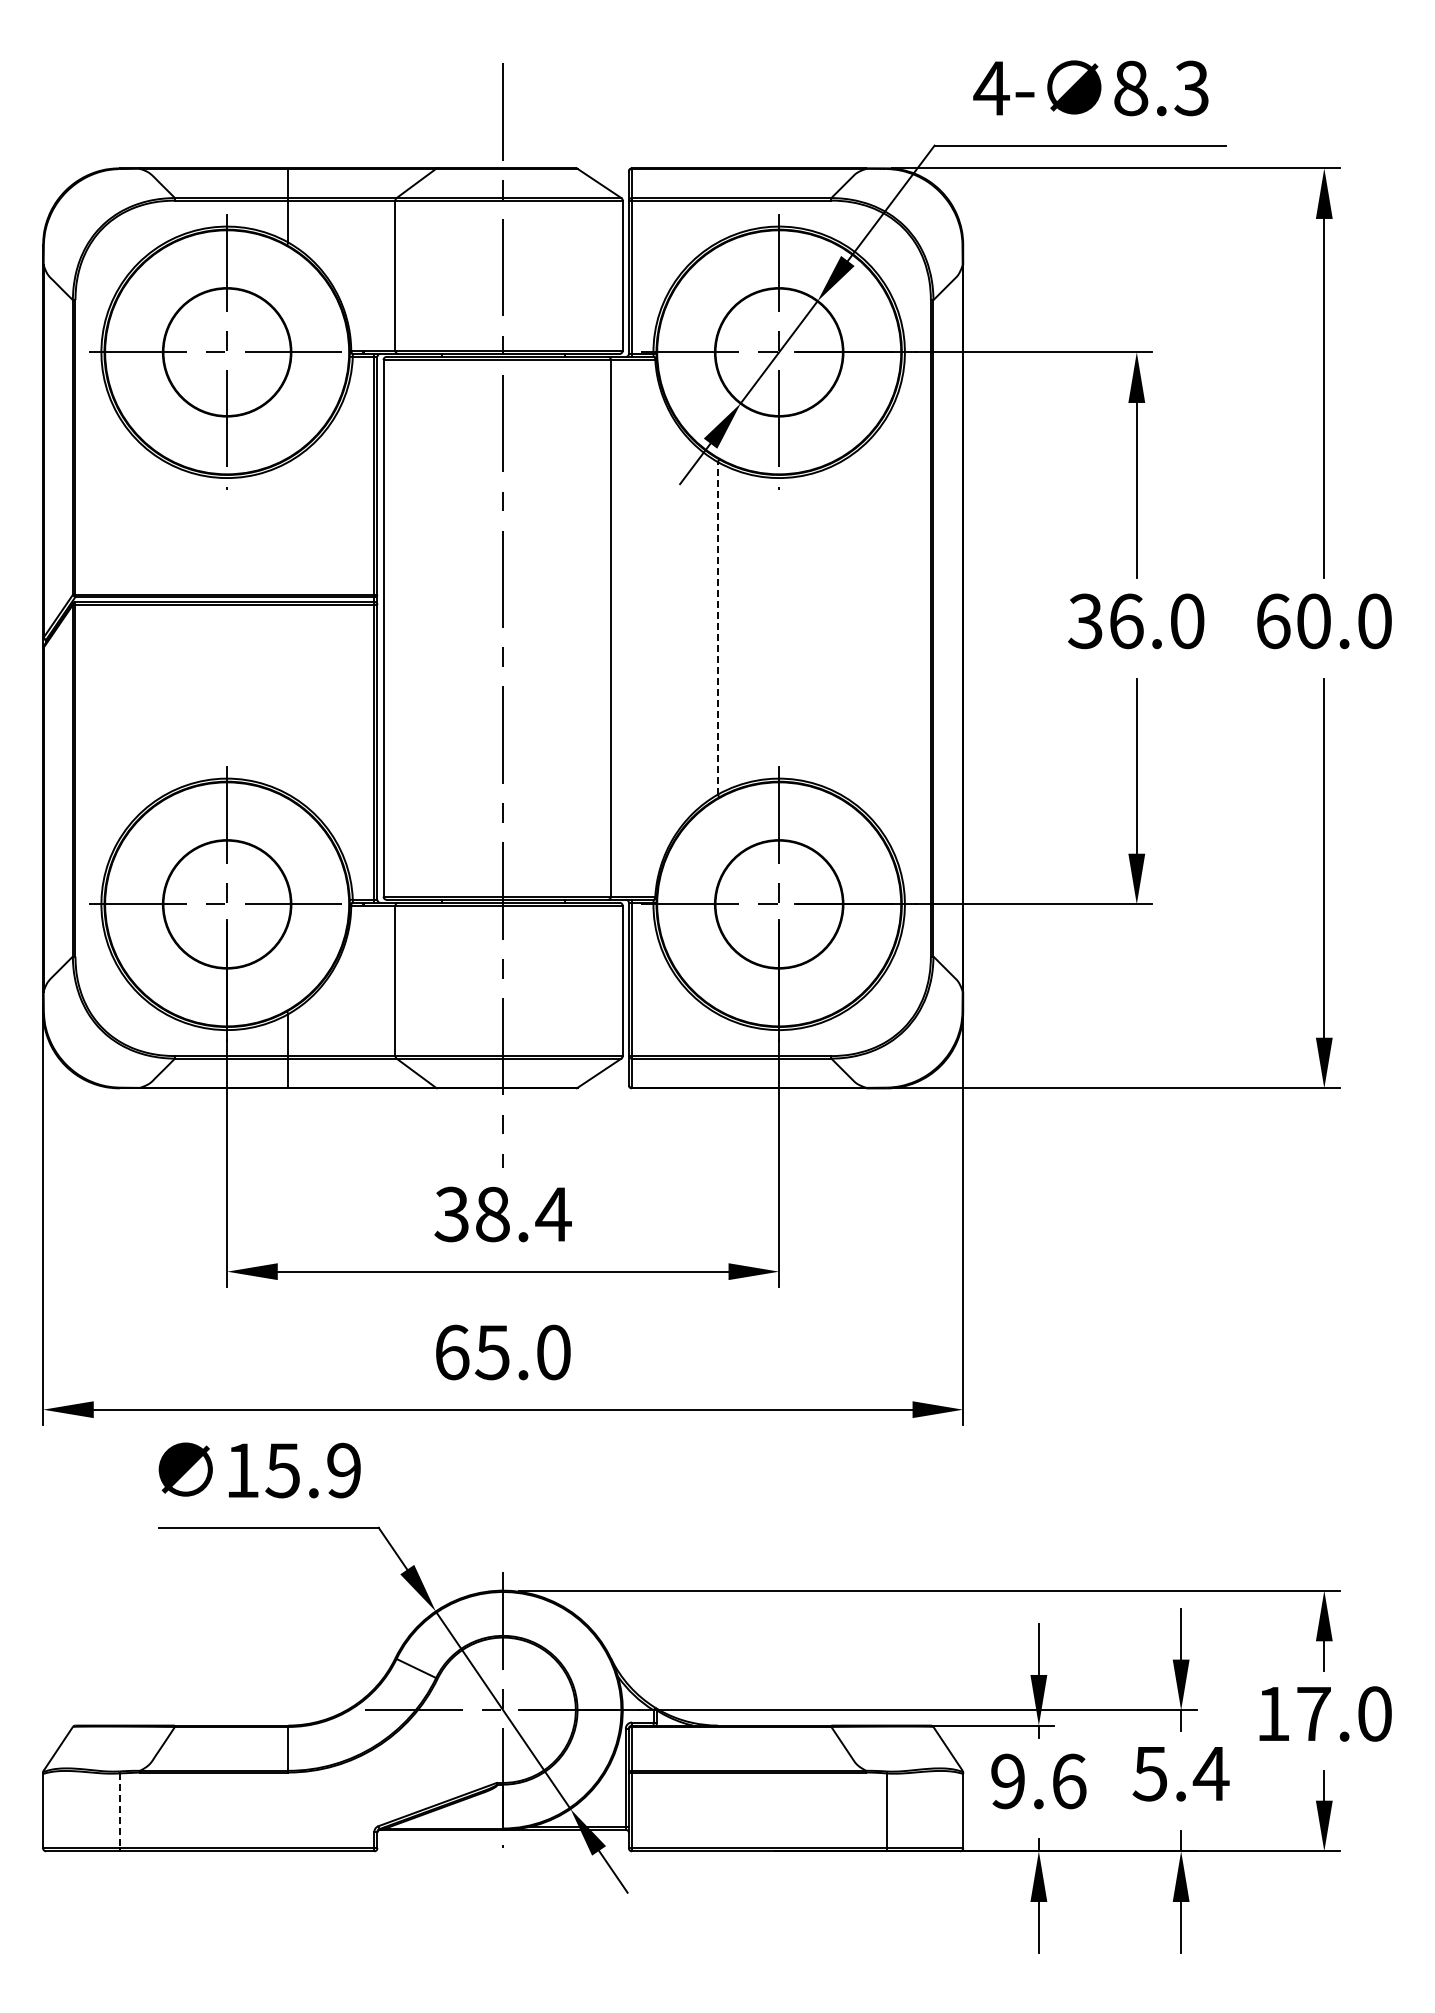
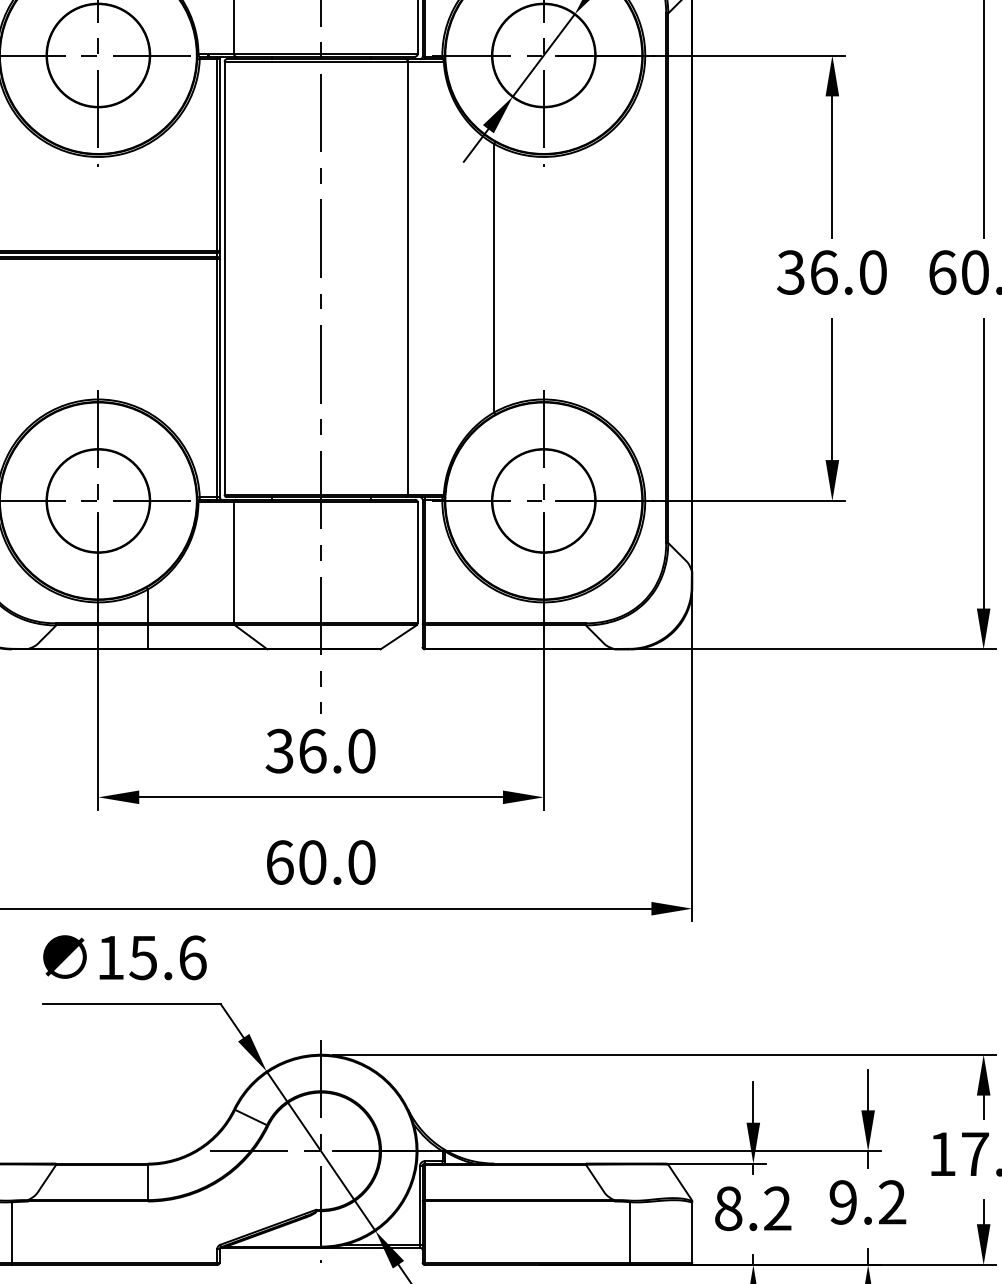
line: (717, 627) -> (494, 277), dashed -> solid
text: (523, 1214) -> (337, 751), 38.4 -> 36.0
text: (491, 1352) -> (311, 862), 65.0 -> 60.0
text: (344, 1470) -> (193, 957), 15.9 -> 15.6
text: (1180, 1773) -> (867, 1202), 5.4 -> 9.2
text: (1038, 1781) -> (753, 1208), 9.6 -> 8.2
line: (119, 1811) -> (11, 1232), dashed -> solid

